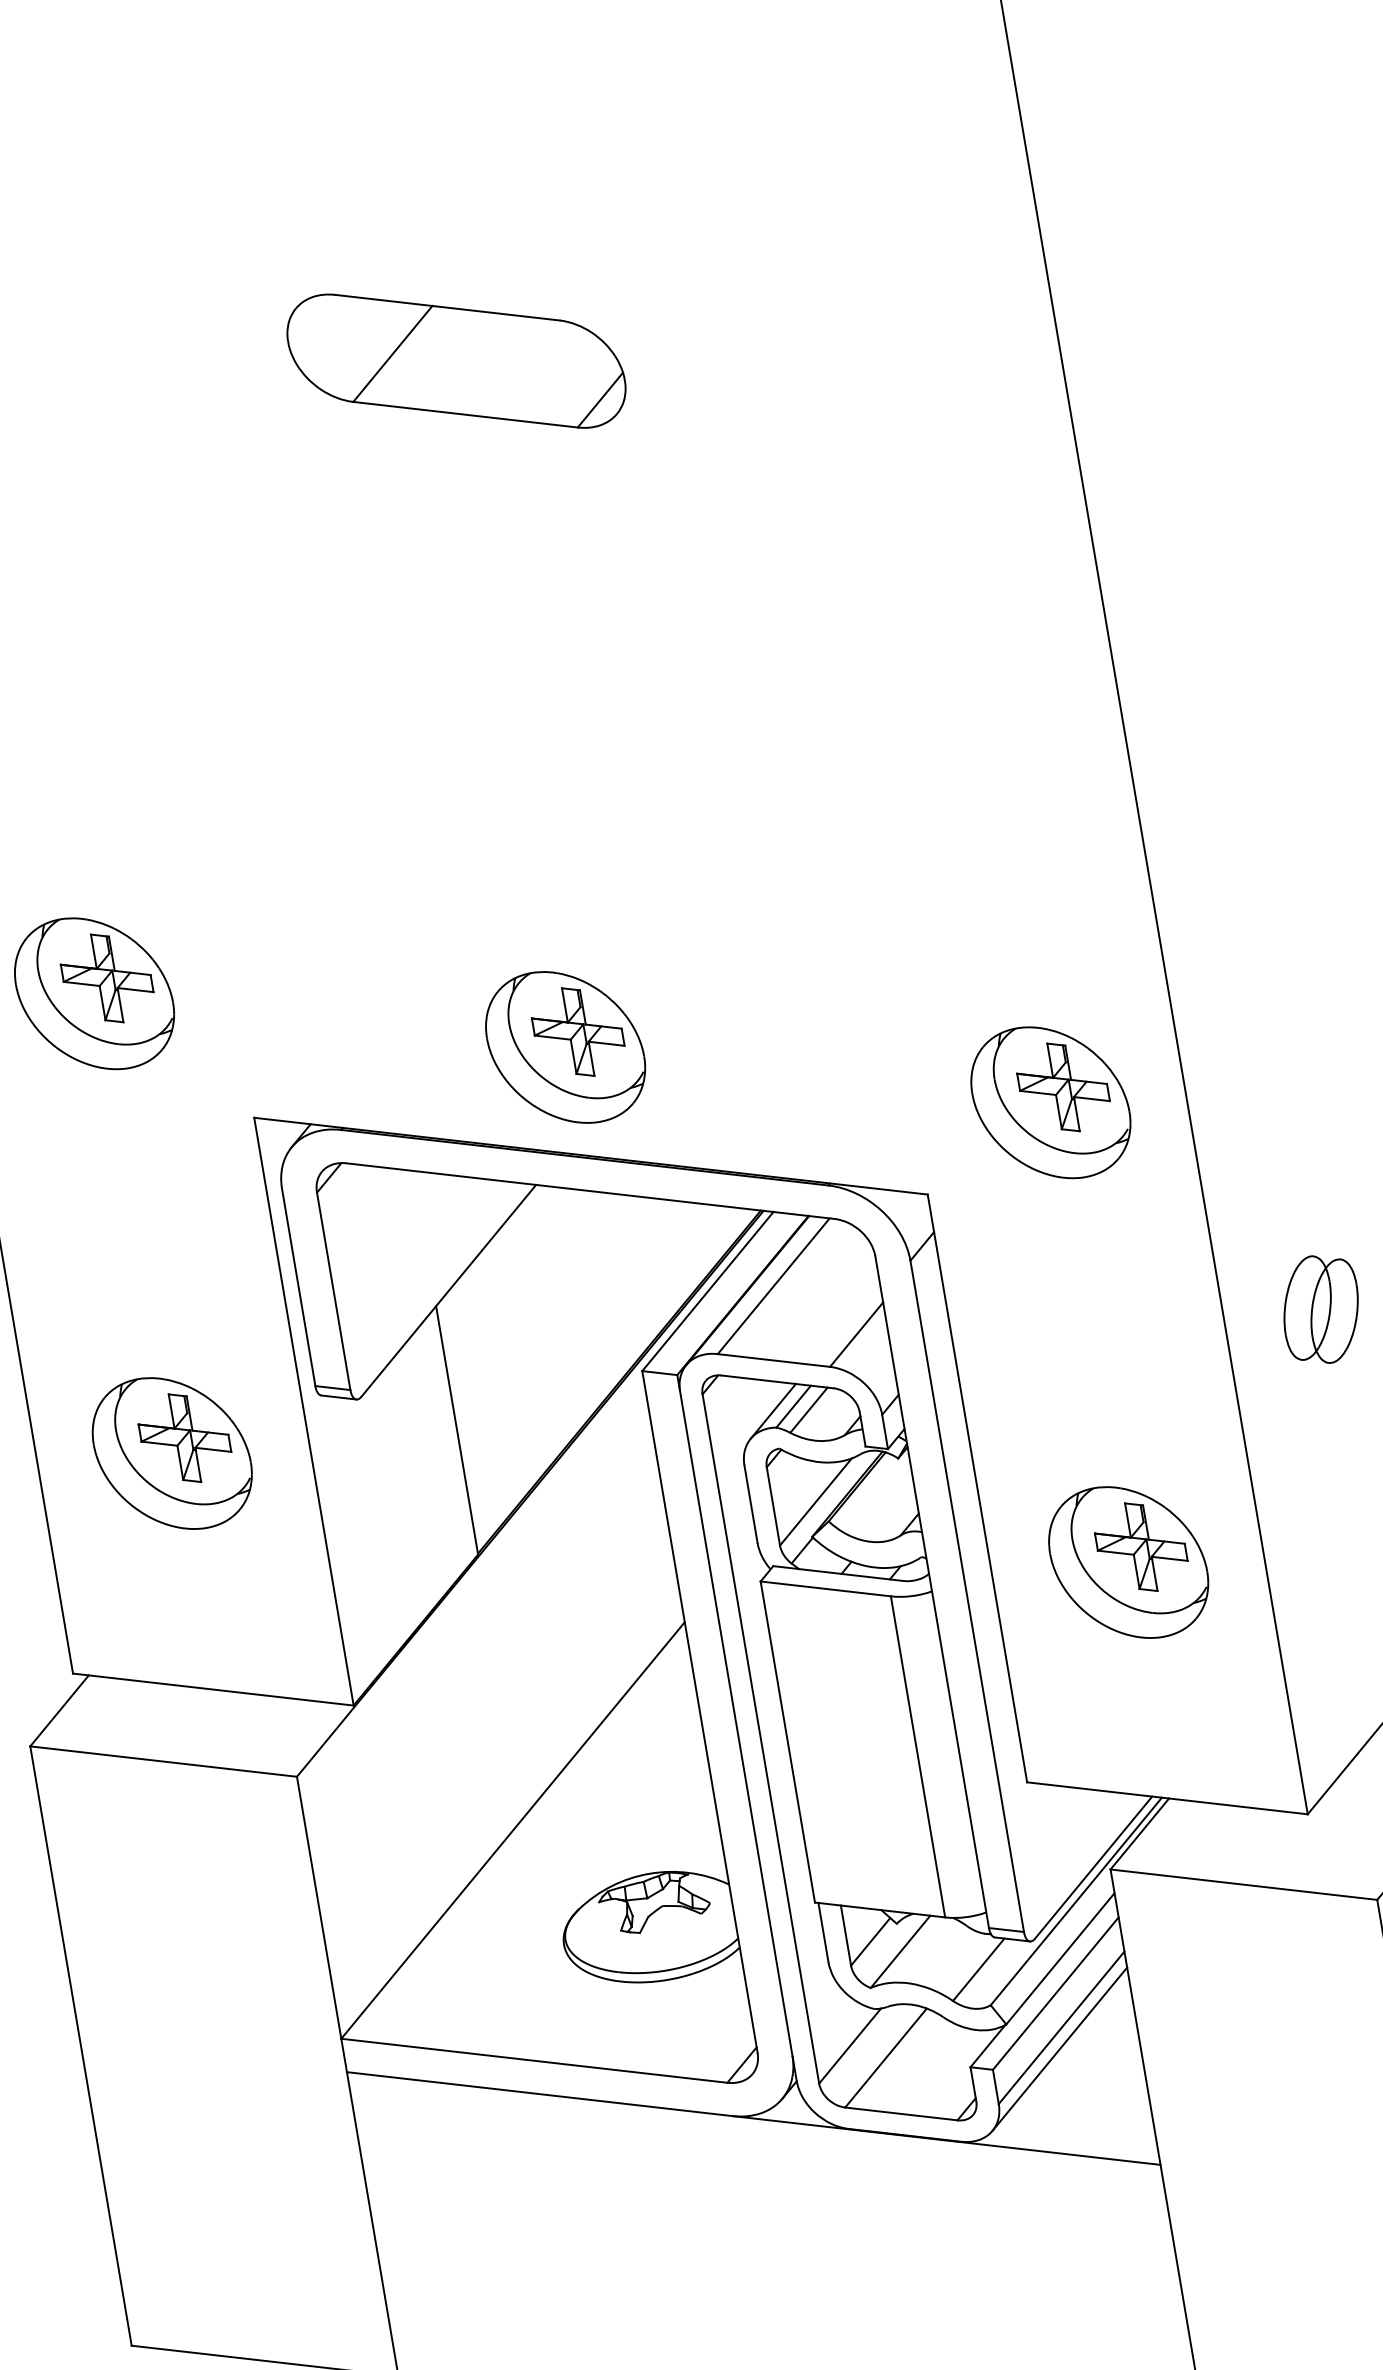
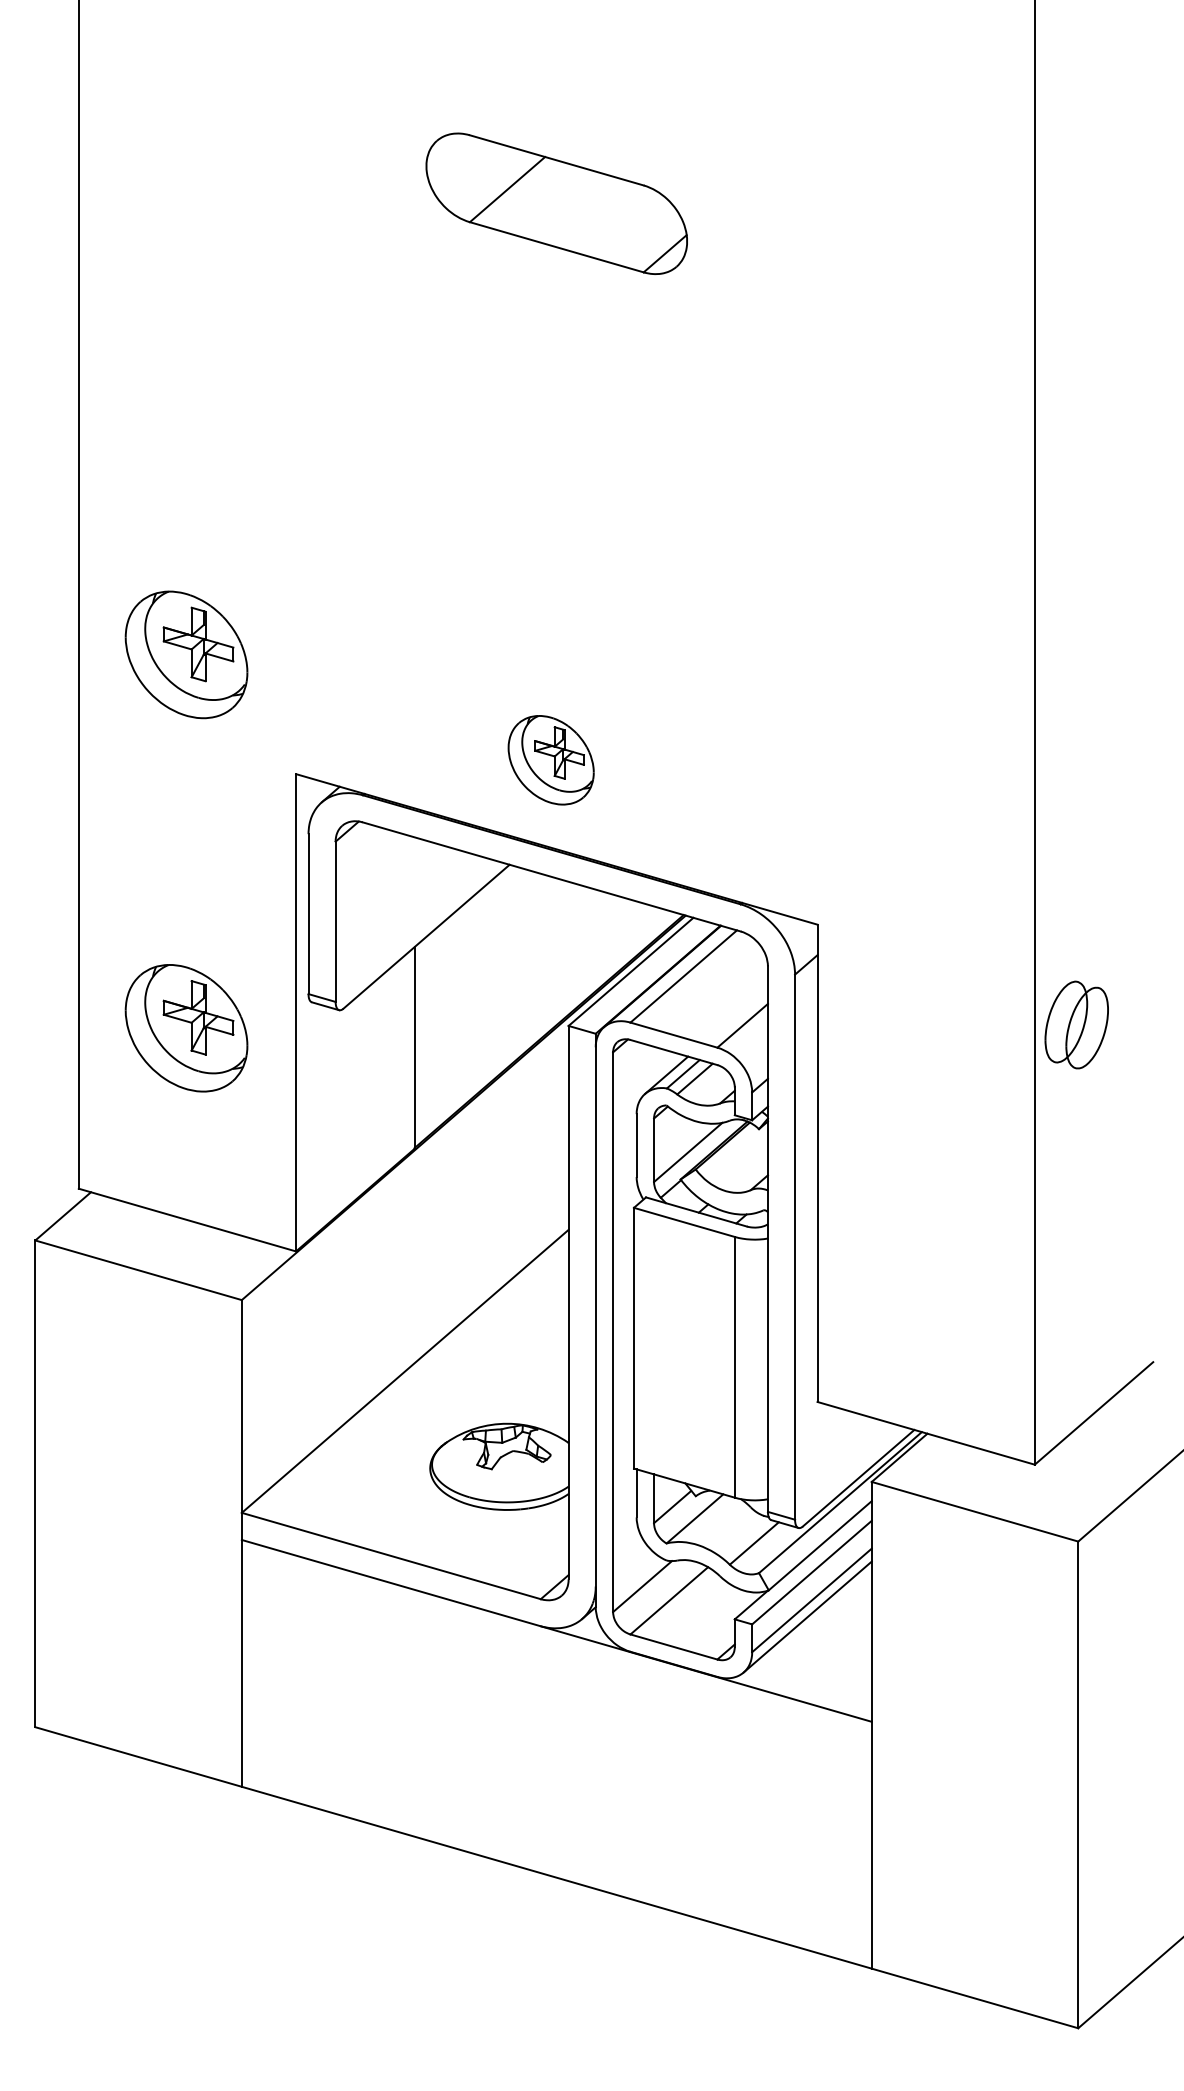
part: (564, 1048) -> (550, 760), size x0.7
part: (1050, 1102) -> (926, 868), removed
part: (1320, 1309) -> (1076, 1024), moved
part: (1127, 1562) -> (926, 1241), removed

